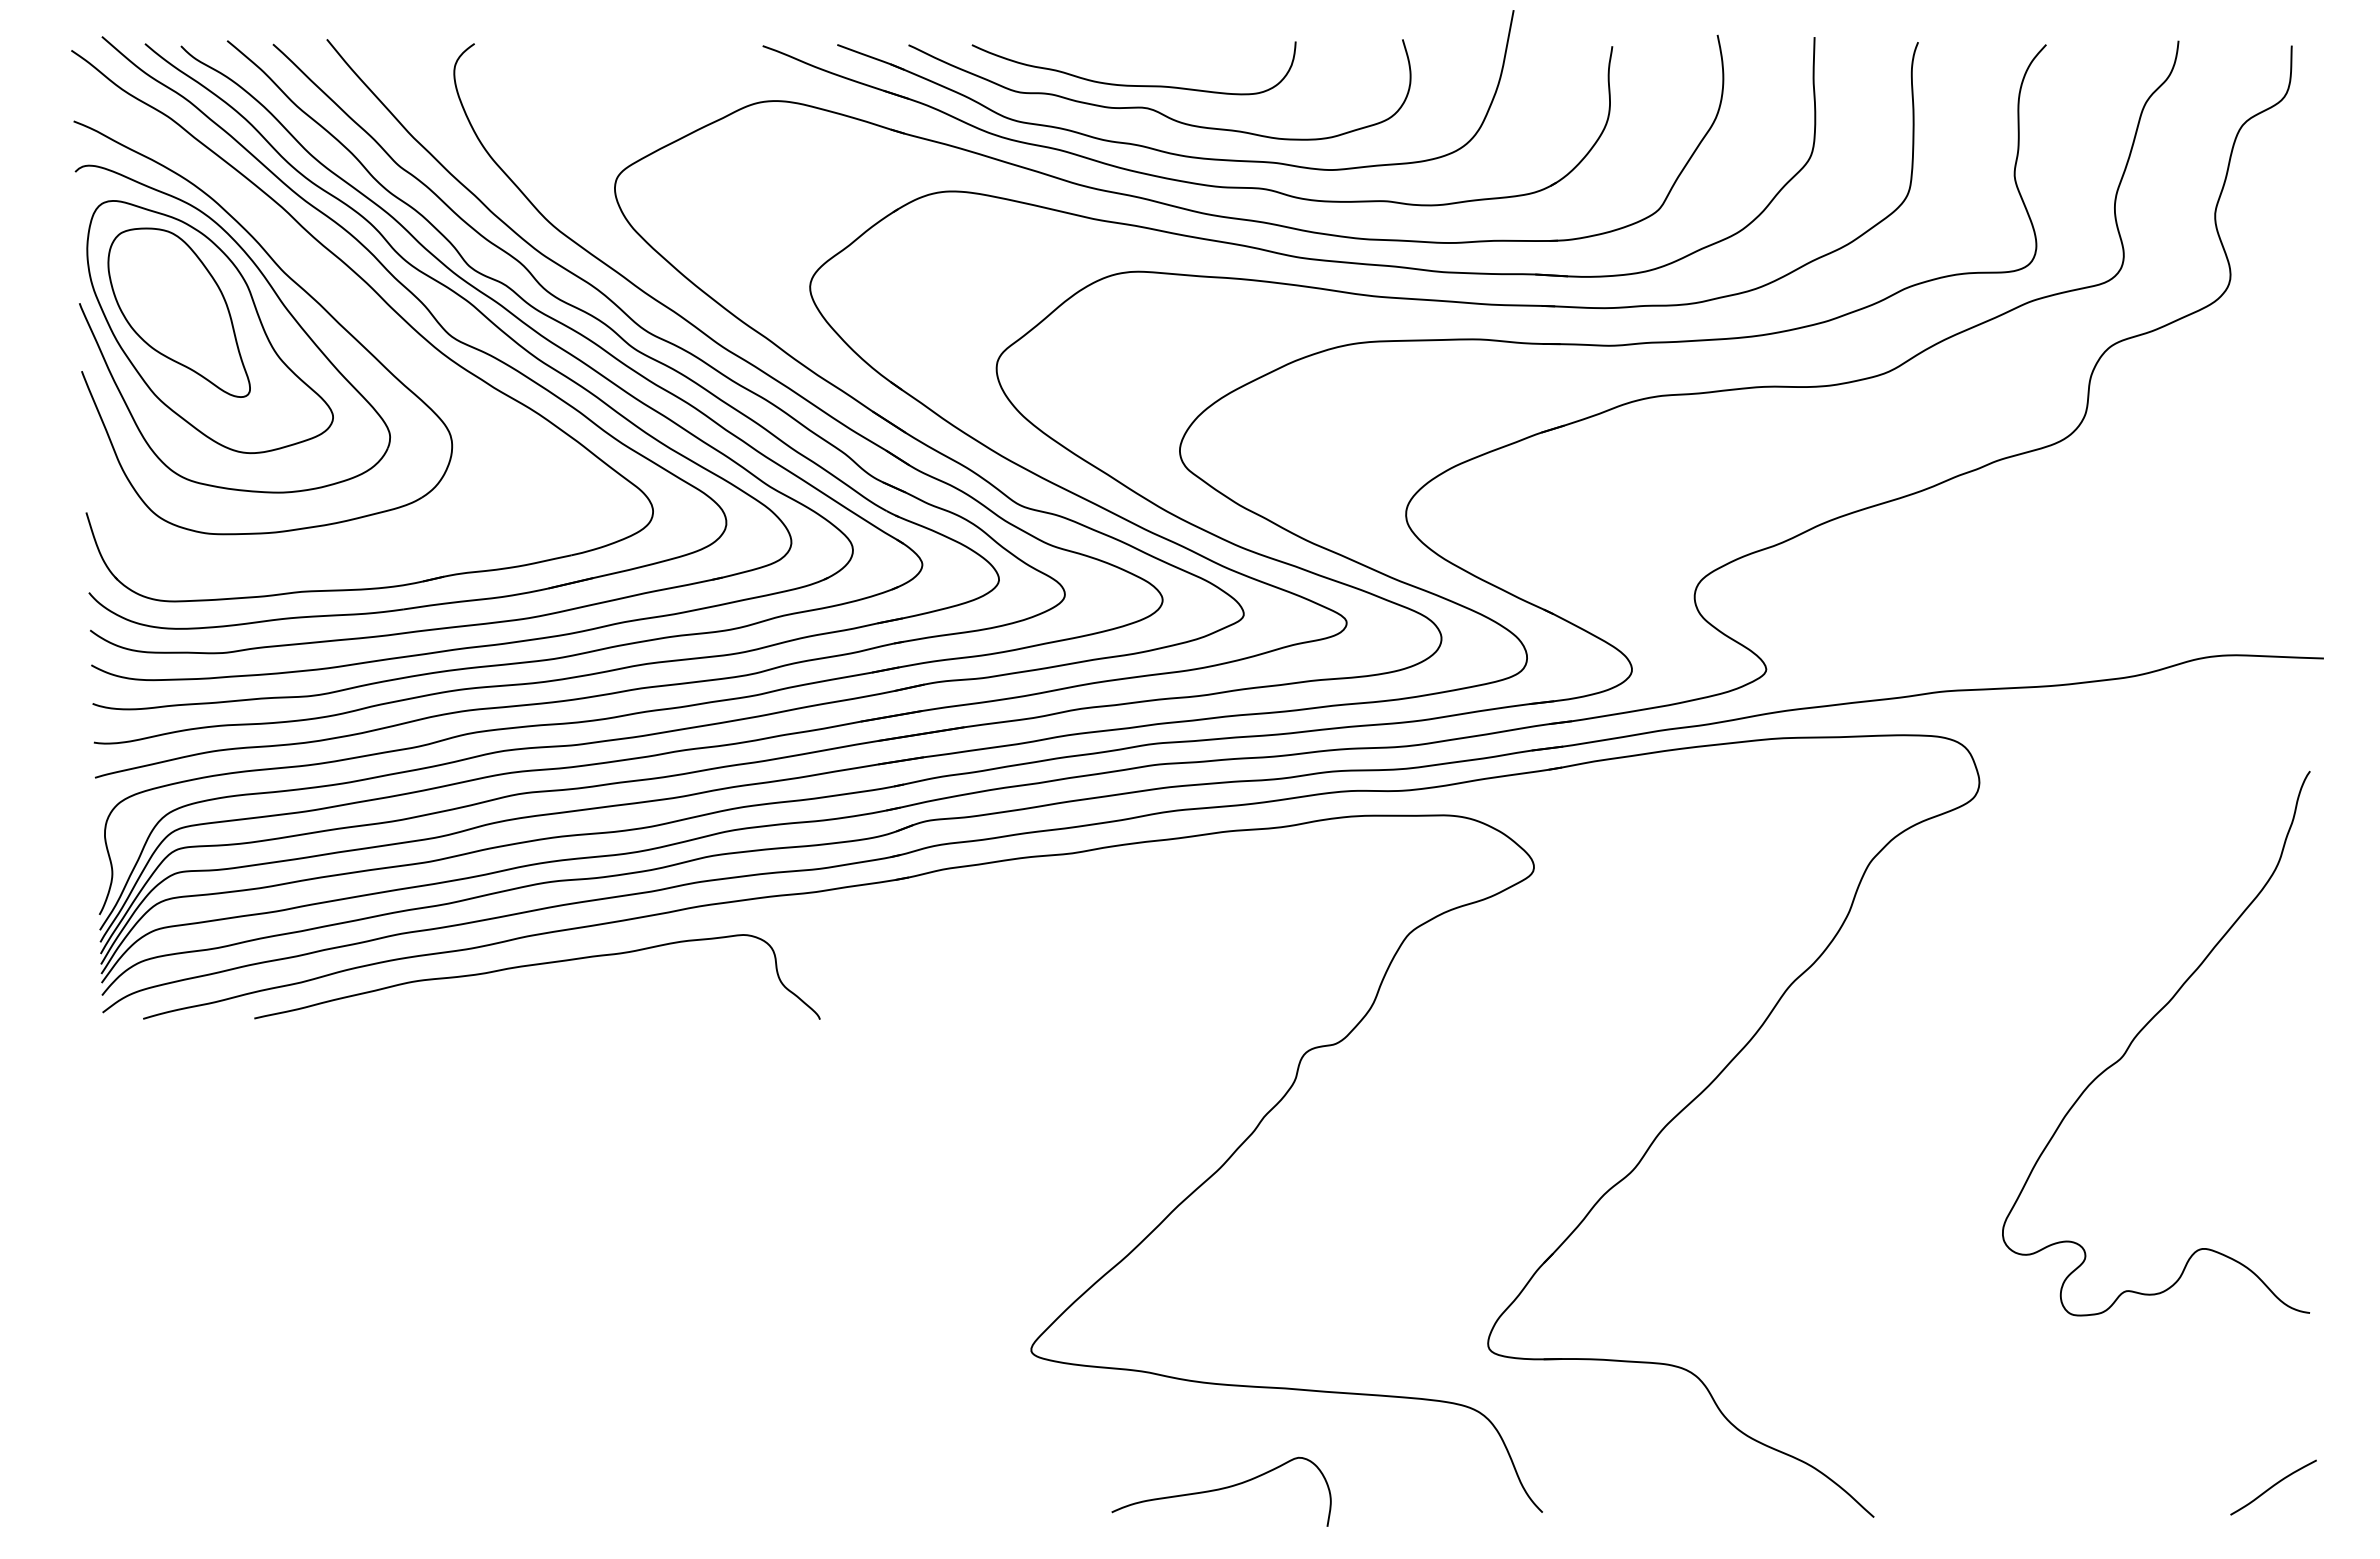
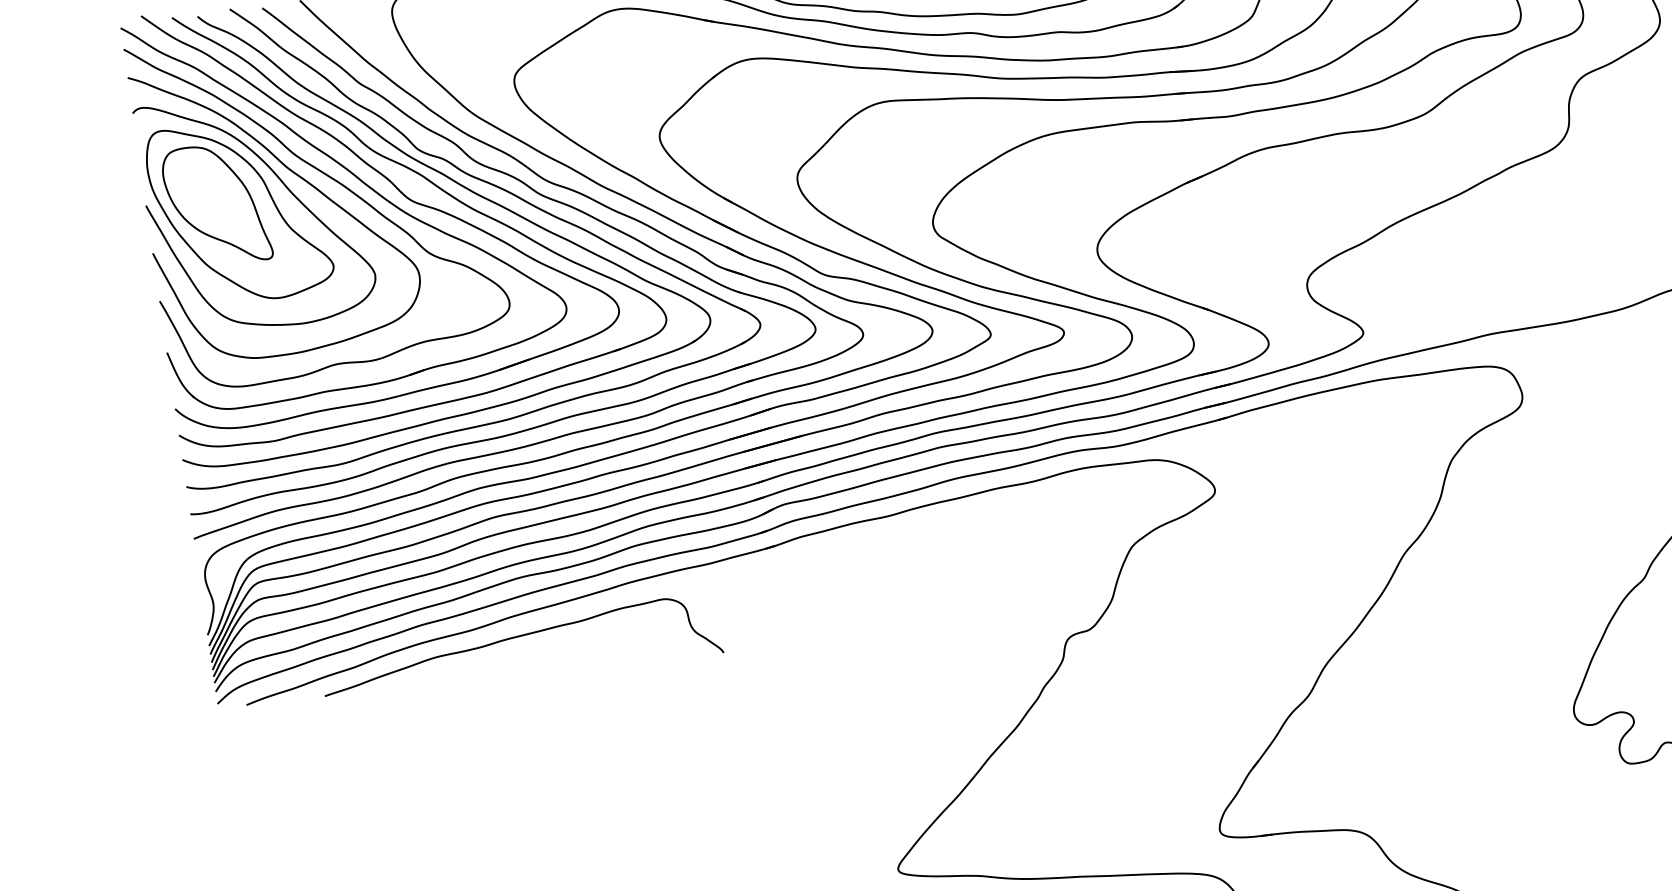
part: (347, 297) -> (334, 180), added

